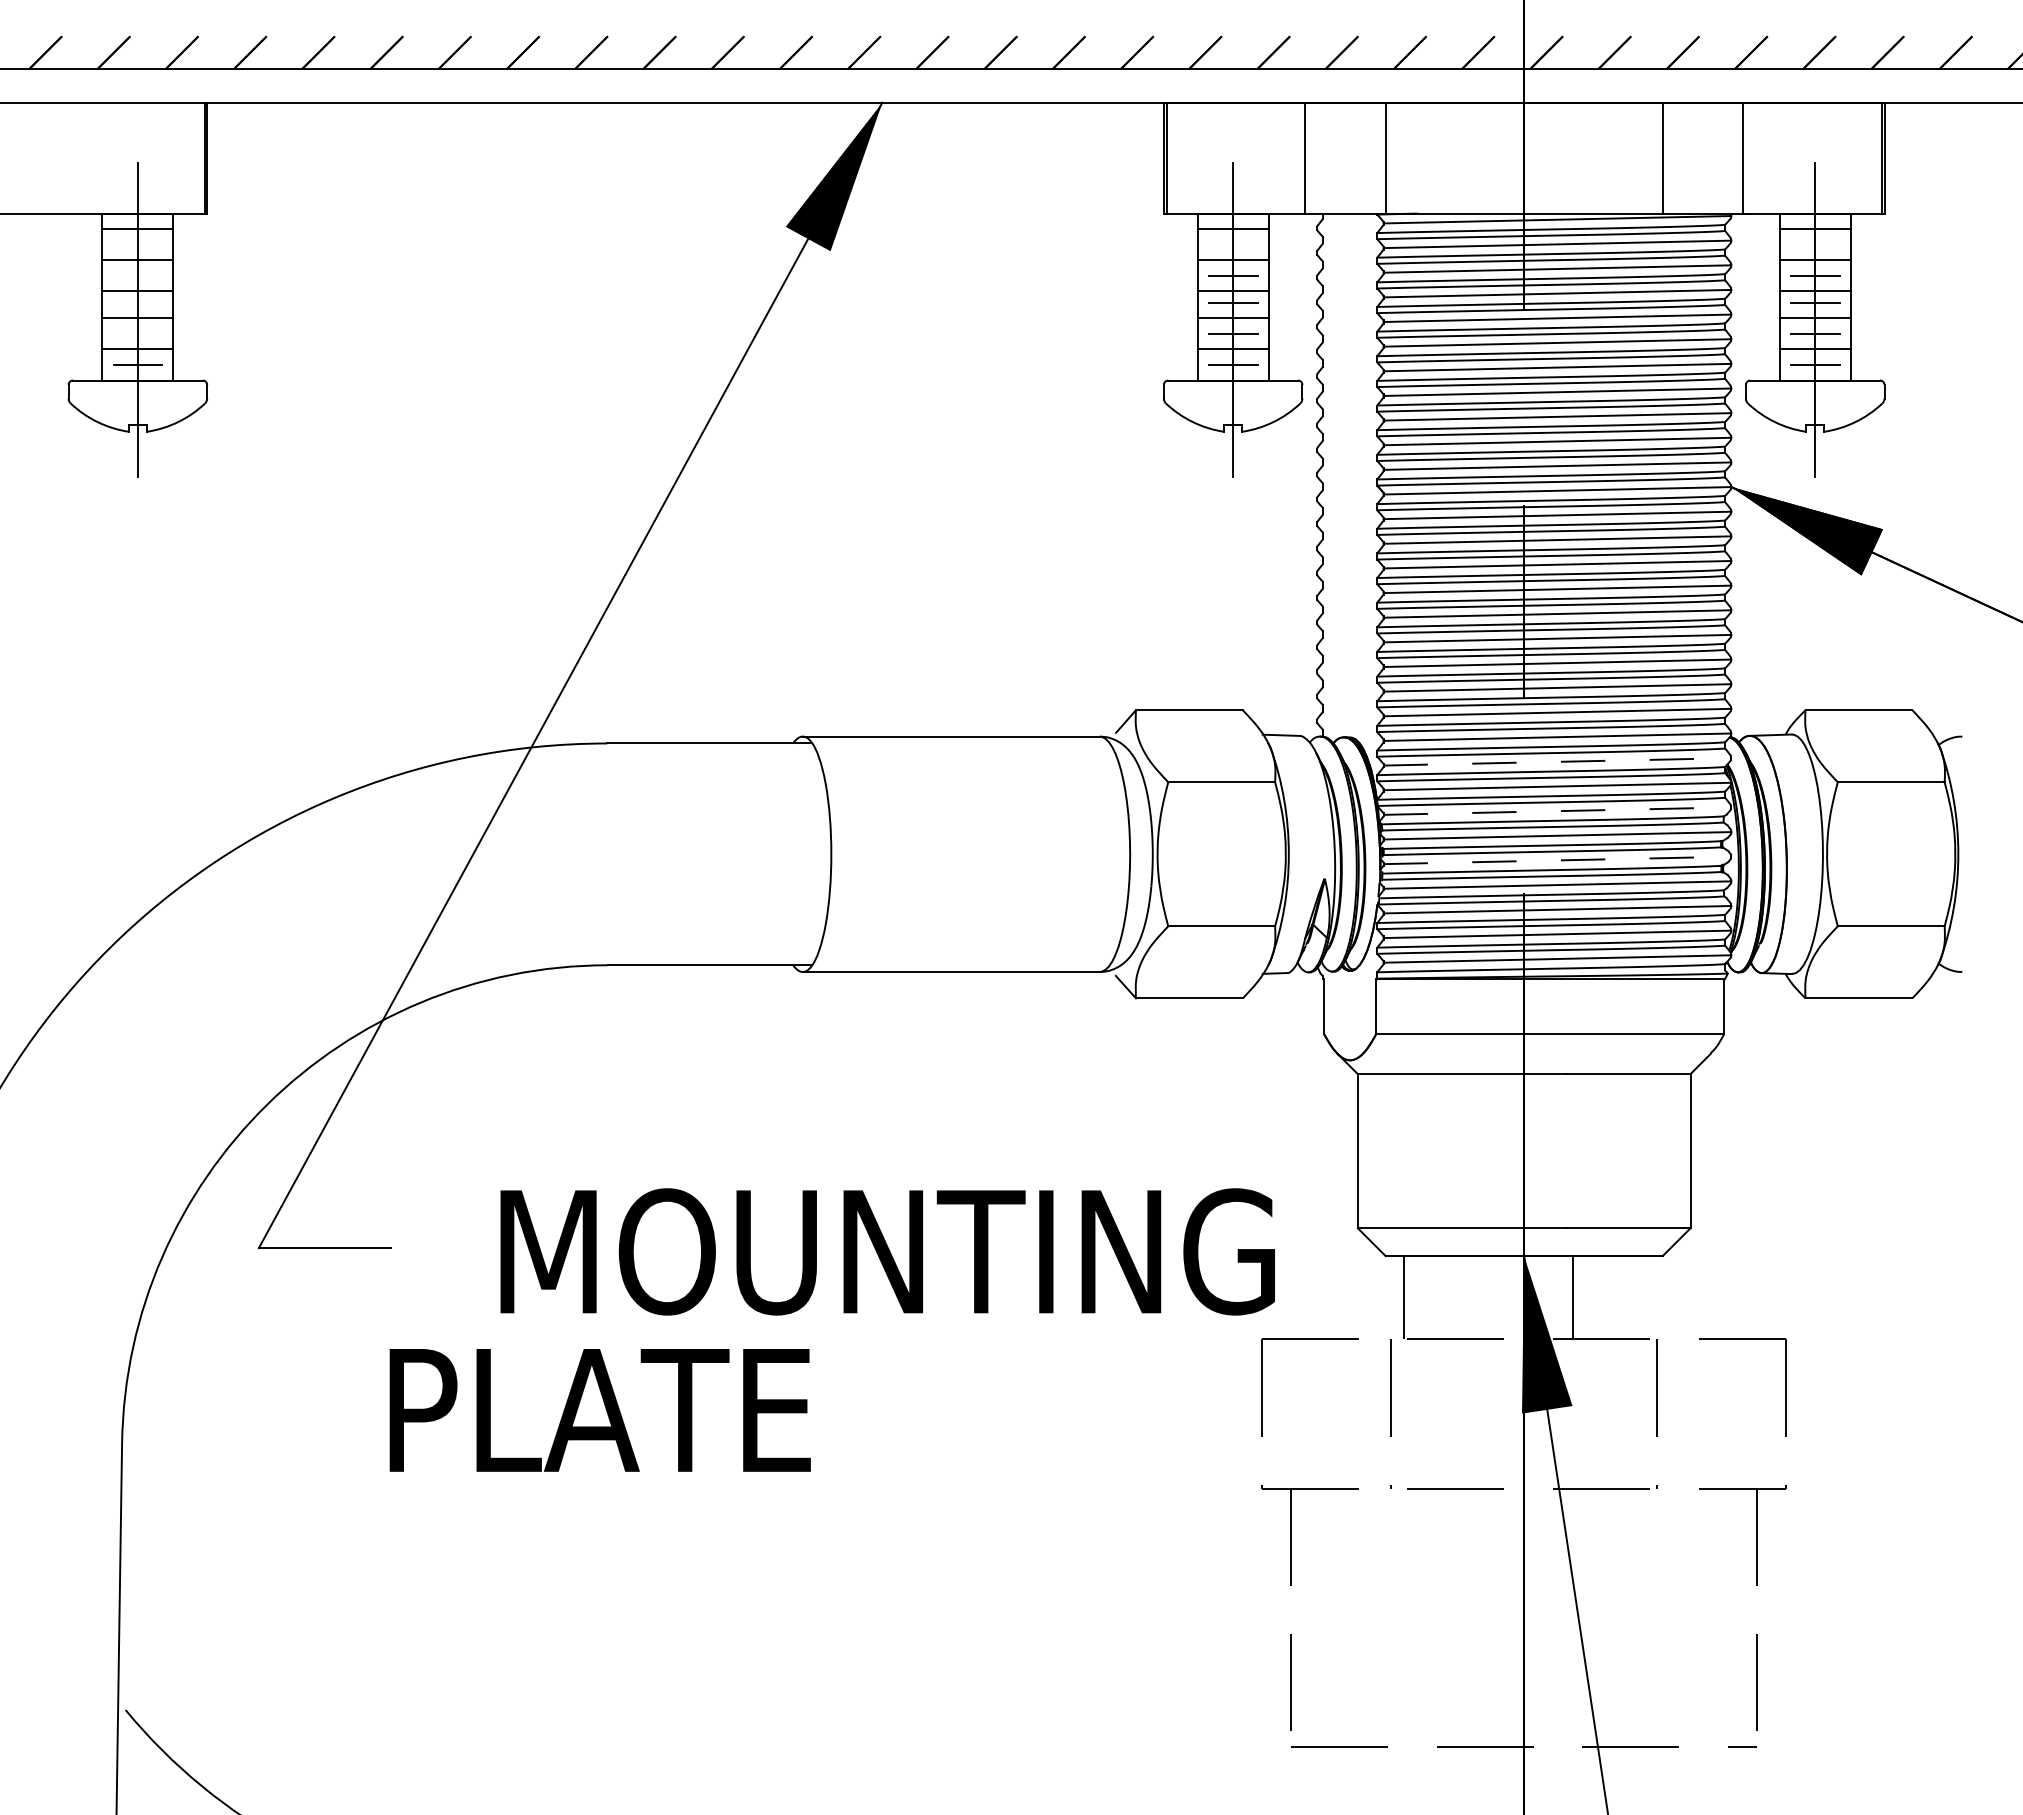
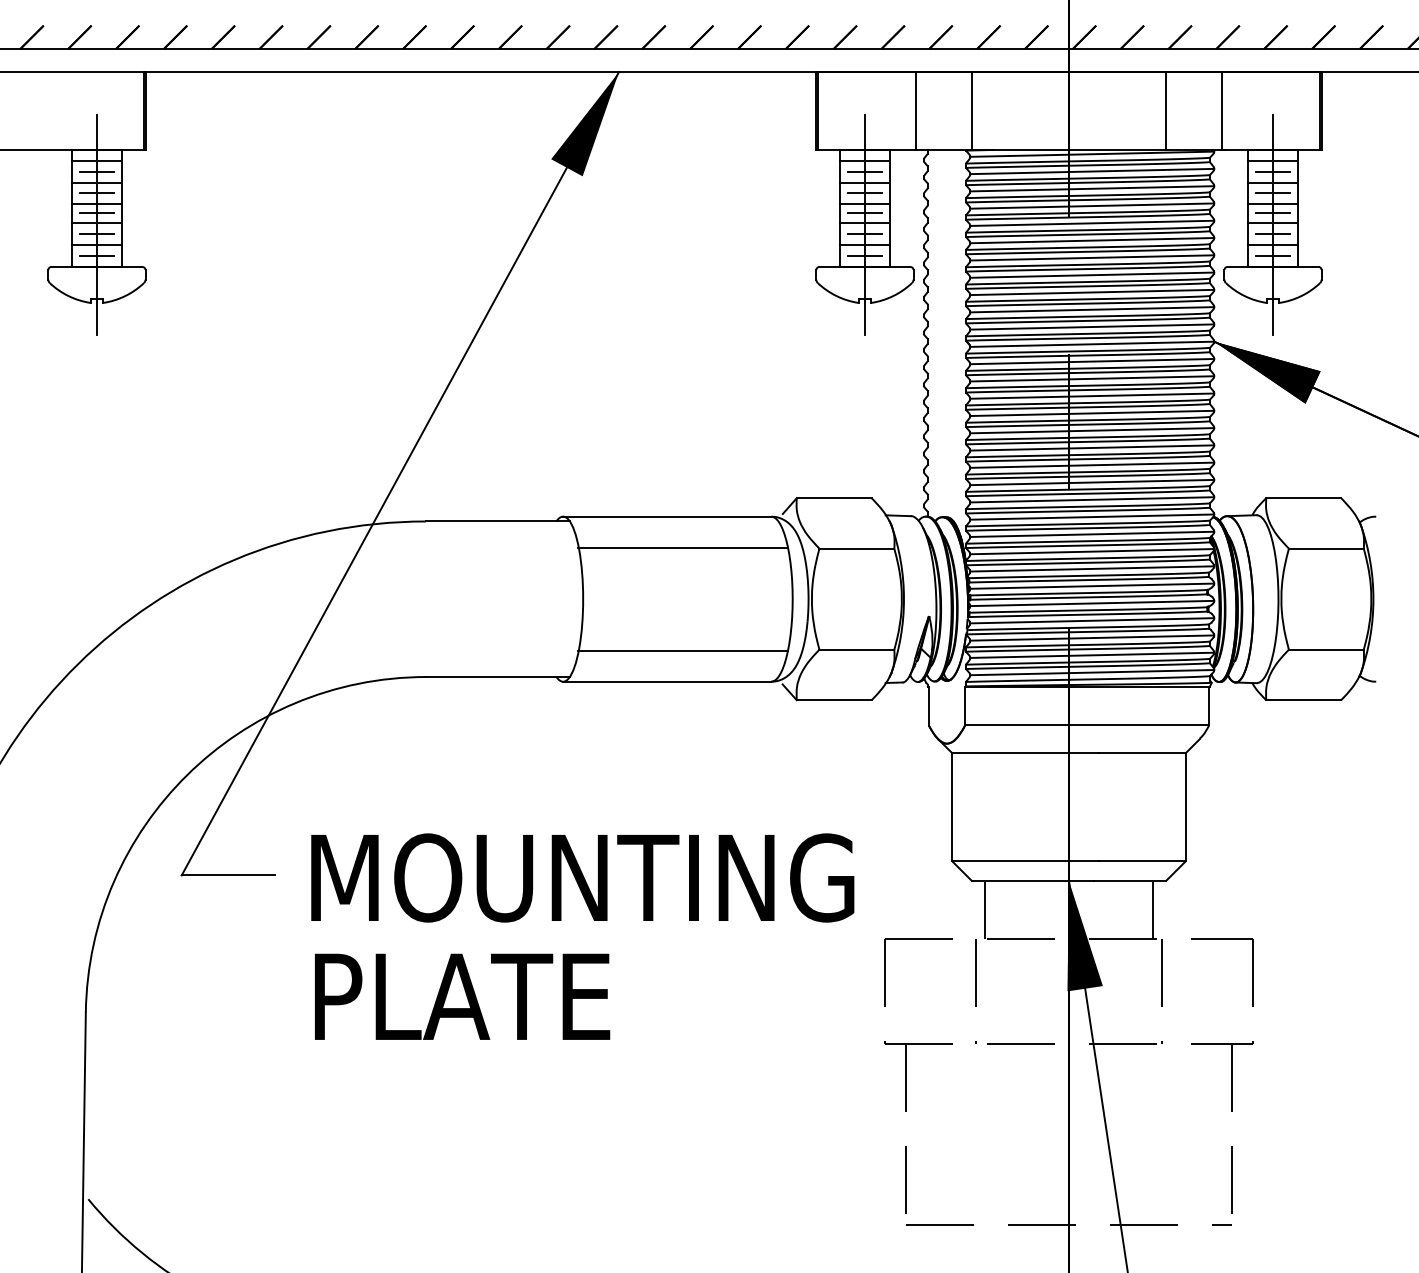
line: (137, 244) -> (96, 171), added
line: (1232, 244) -> (864, 171), added
line: (1814, 244) -> (1272, 171), added
line: (137, 275) -> (96, 193), added
line: (137, 302) -> (96, 212), added
line: (137, 333) -> (96, 234), added
line: (1557, 761) -> (1092, 534), dashed -> solid
line: (973, 781) -> (682, 548), added
line: (1557, 811) -> (1092, 569), dashed -> solid
line: (1557, 860) -> (1092, 603), dashed -> solid
line: (973, 927) -> (682, 650), added
text: (887, 1251) -> (582, 877), moved
line: (1572, 1297) -> (1152, 909), moved
text: (599, 1410) -> (461, 996), moved

